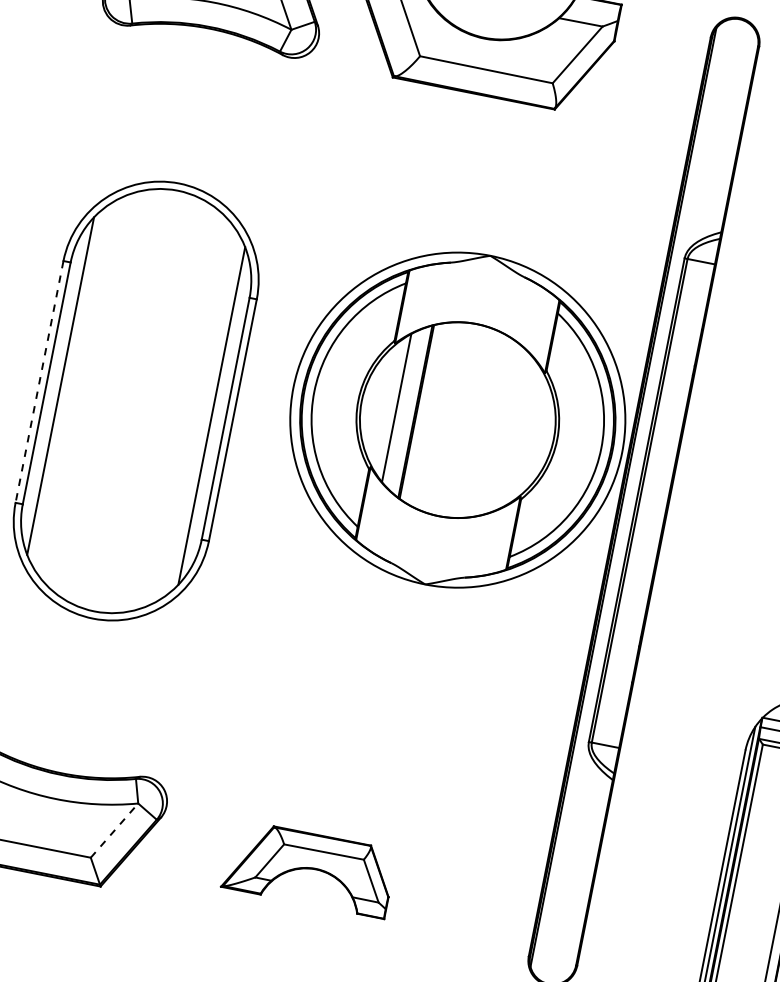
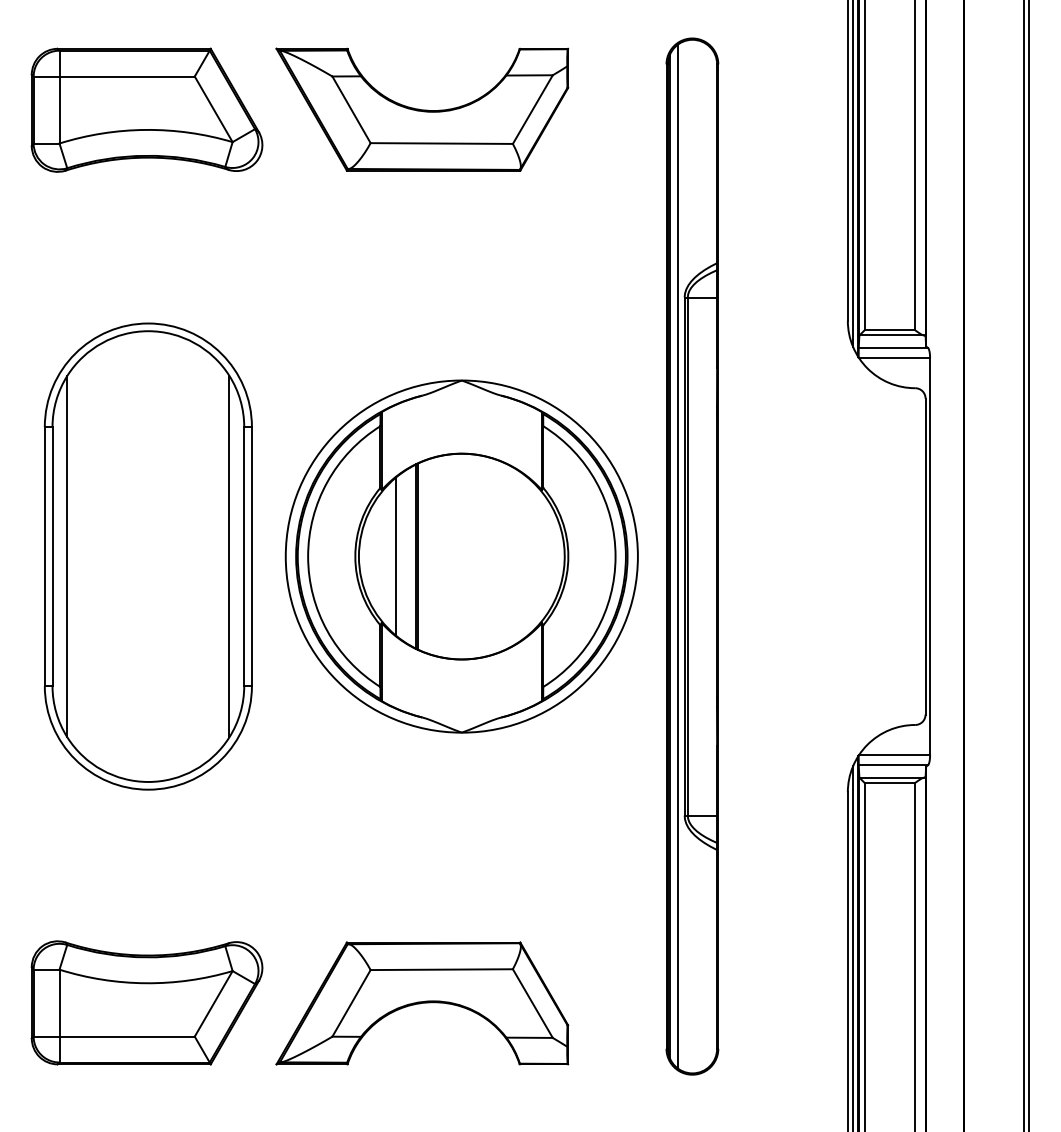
line: (39, 381) -> (44, 556), dashed -> solid
part: (457, 419) -> (461, 556), moved
line: (630, 498) -> (677, 556), added
line: (114, 830) -> (213, 1003), dashed -> solid
part: (309, 868) -> (422, 1003), size x1.67

